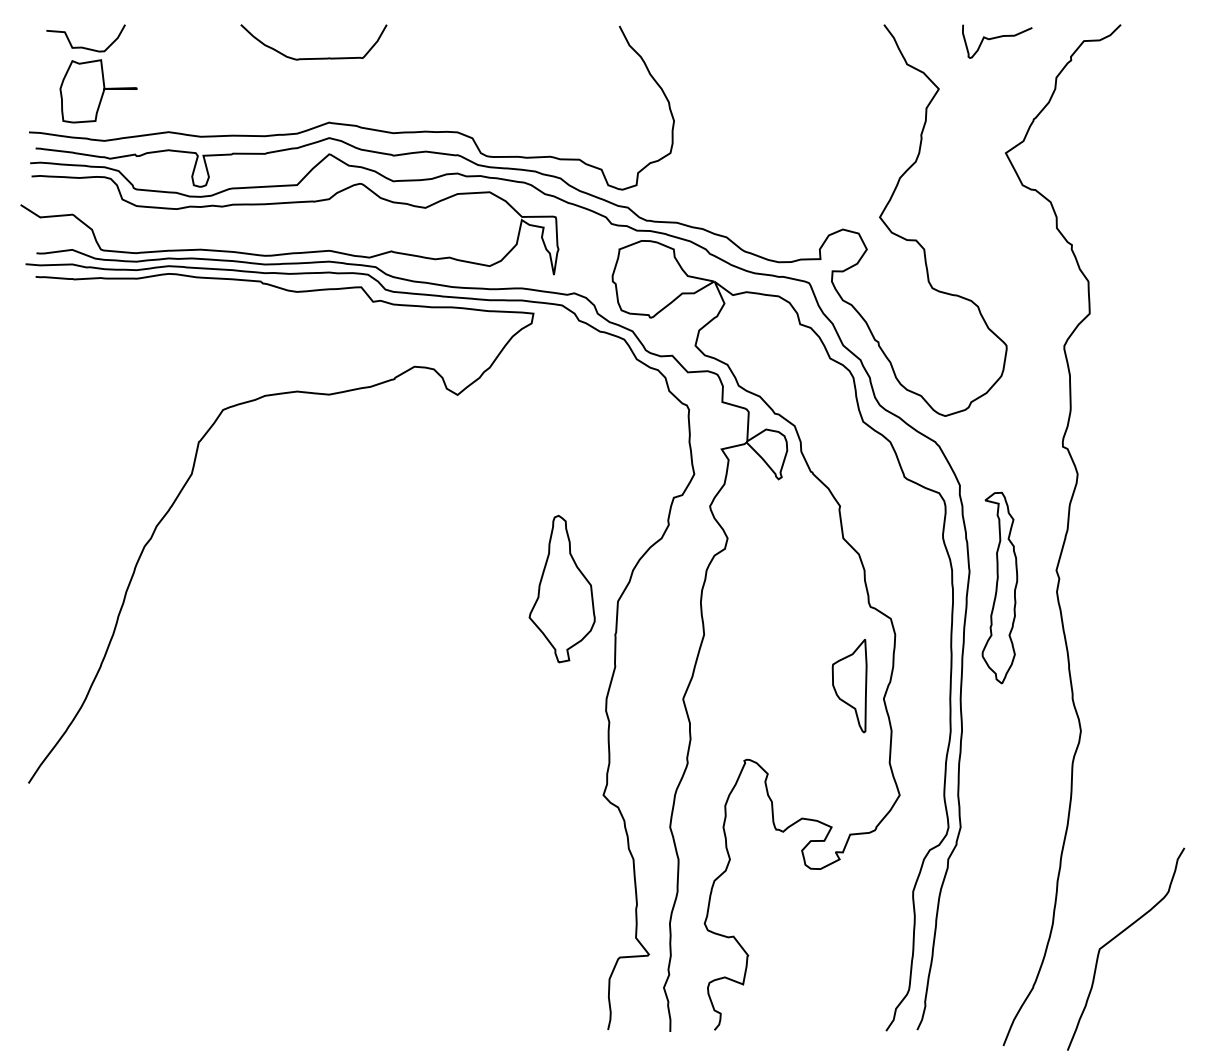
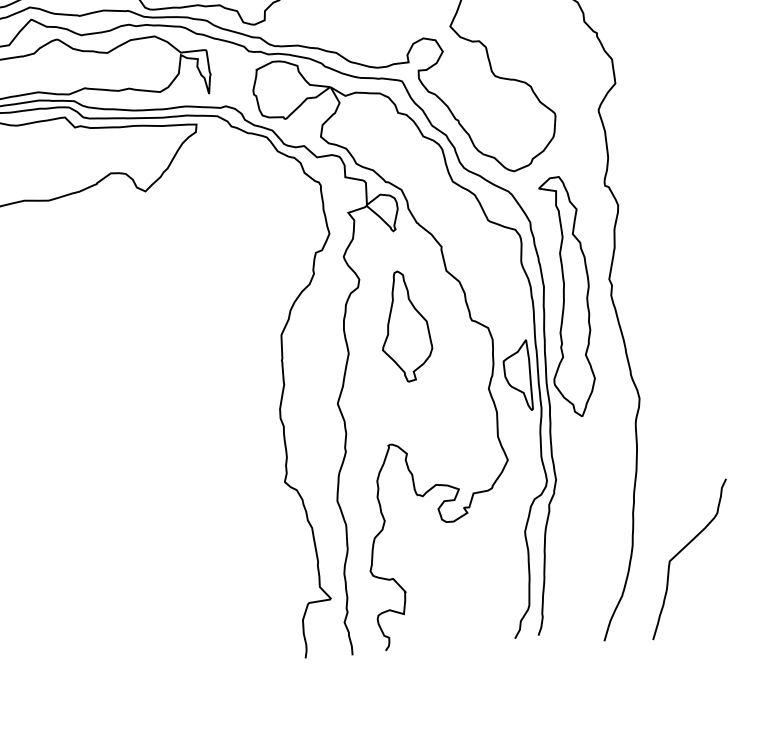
part: (999, 587) -> (567, 296), size x1.67
part: (561, 588) -> (404, 326), moved
part: (849, 686) -> (517, 376), moved

